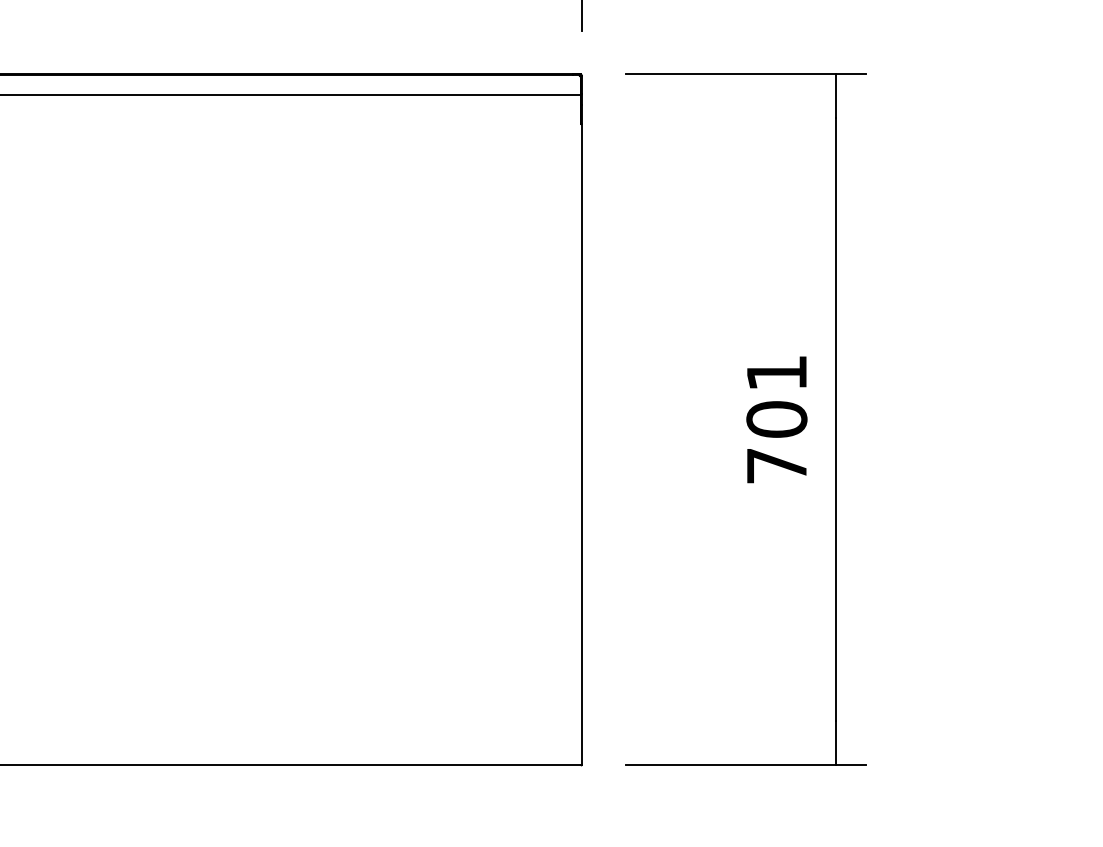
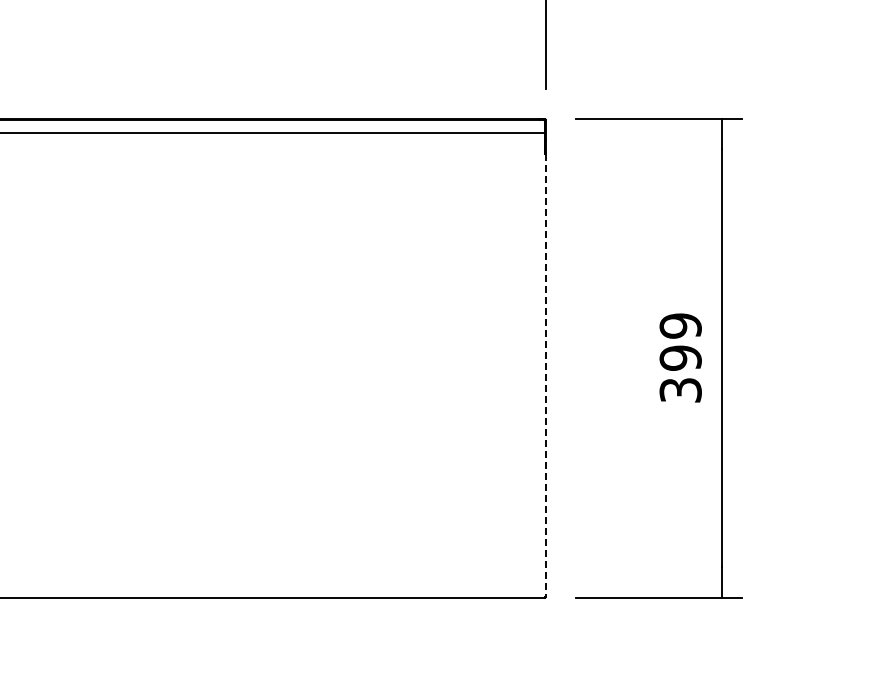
text: (776, 418) -> (680, 357), 701 -> 399
line: (581, 444) -> (545, 375), solid -> dashed

